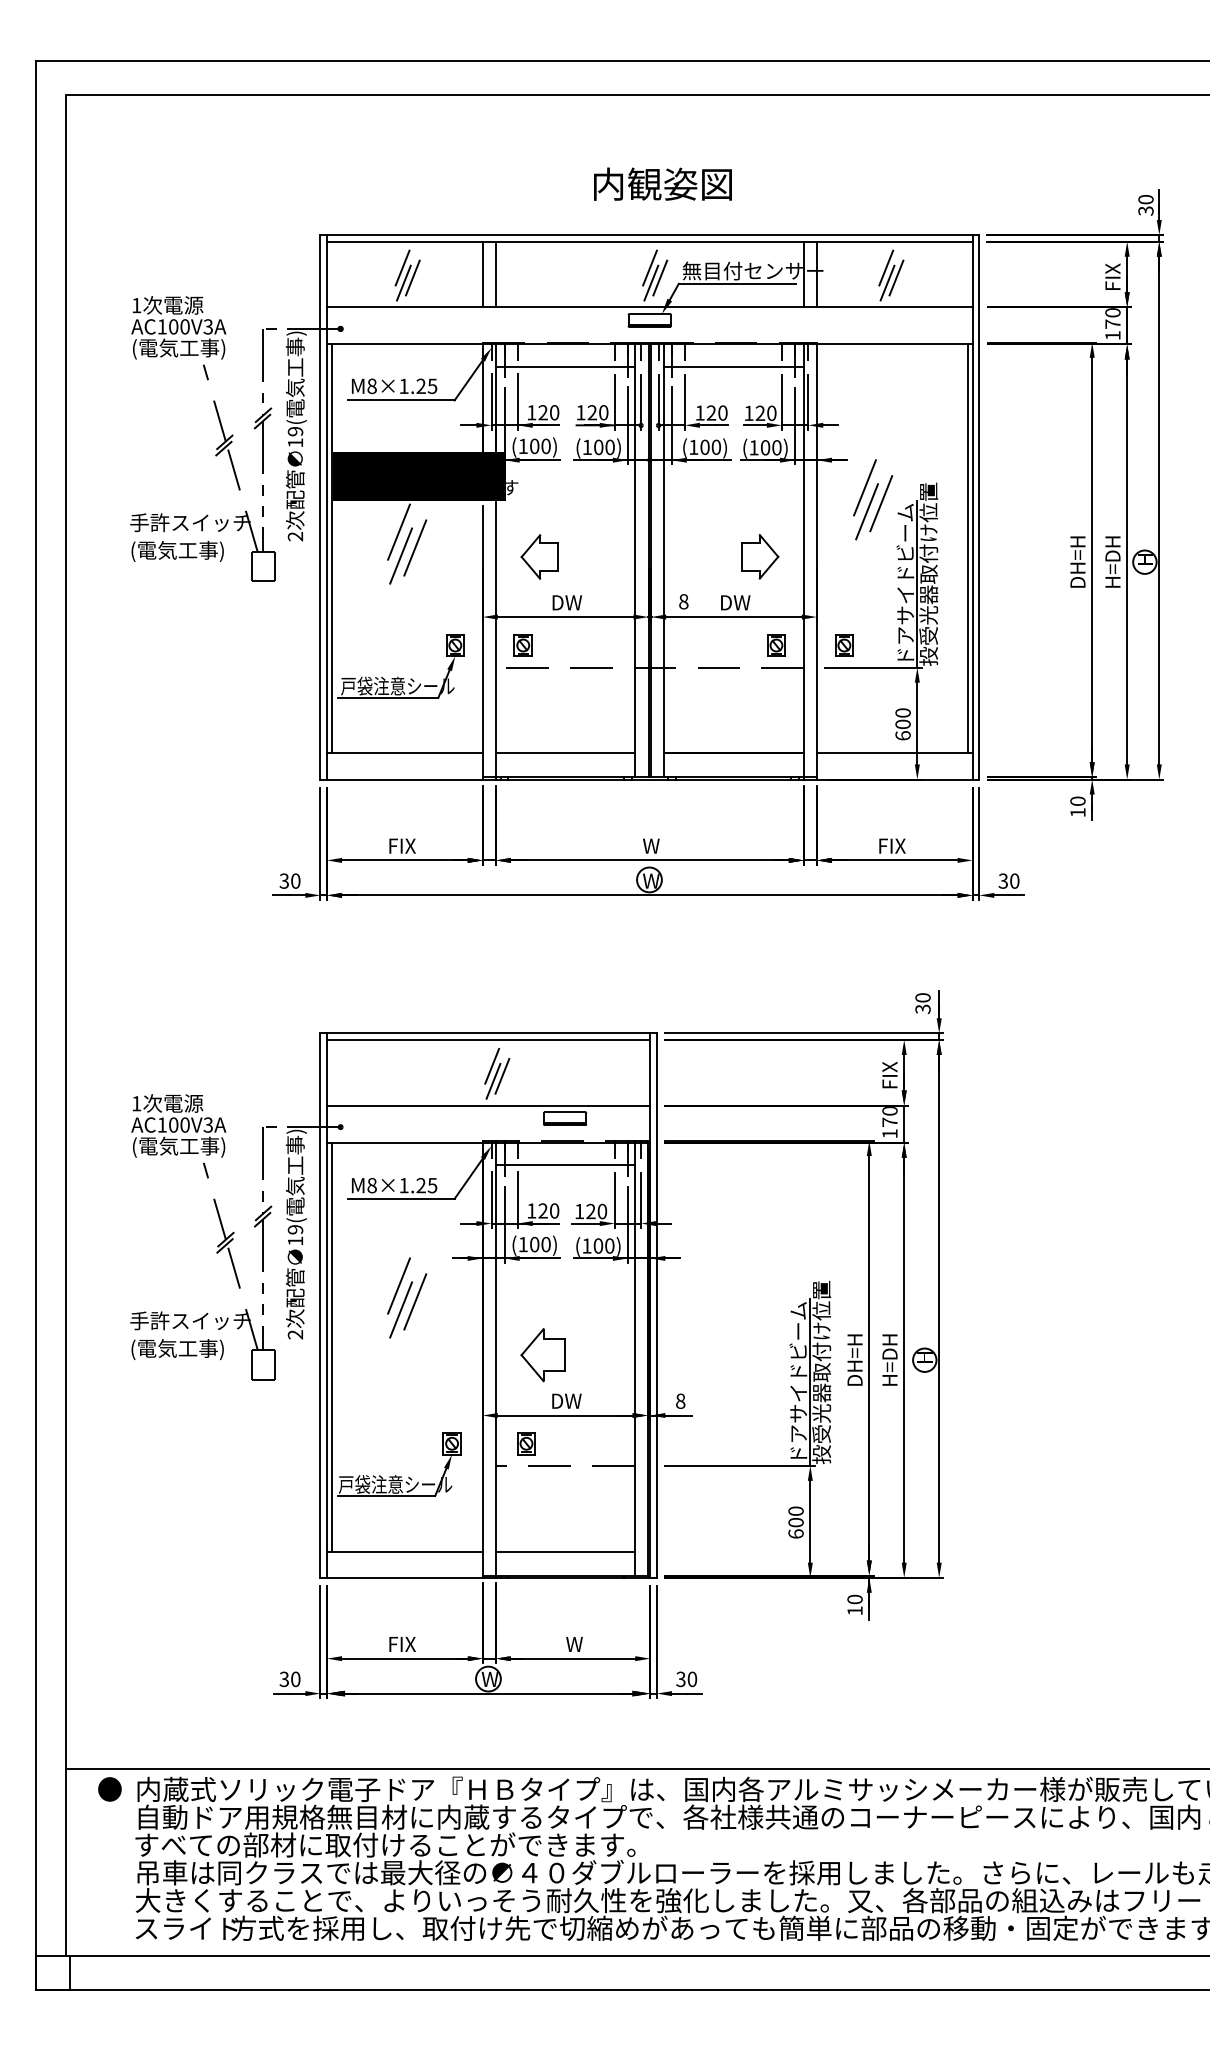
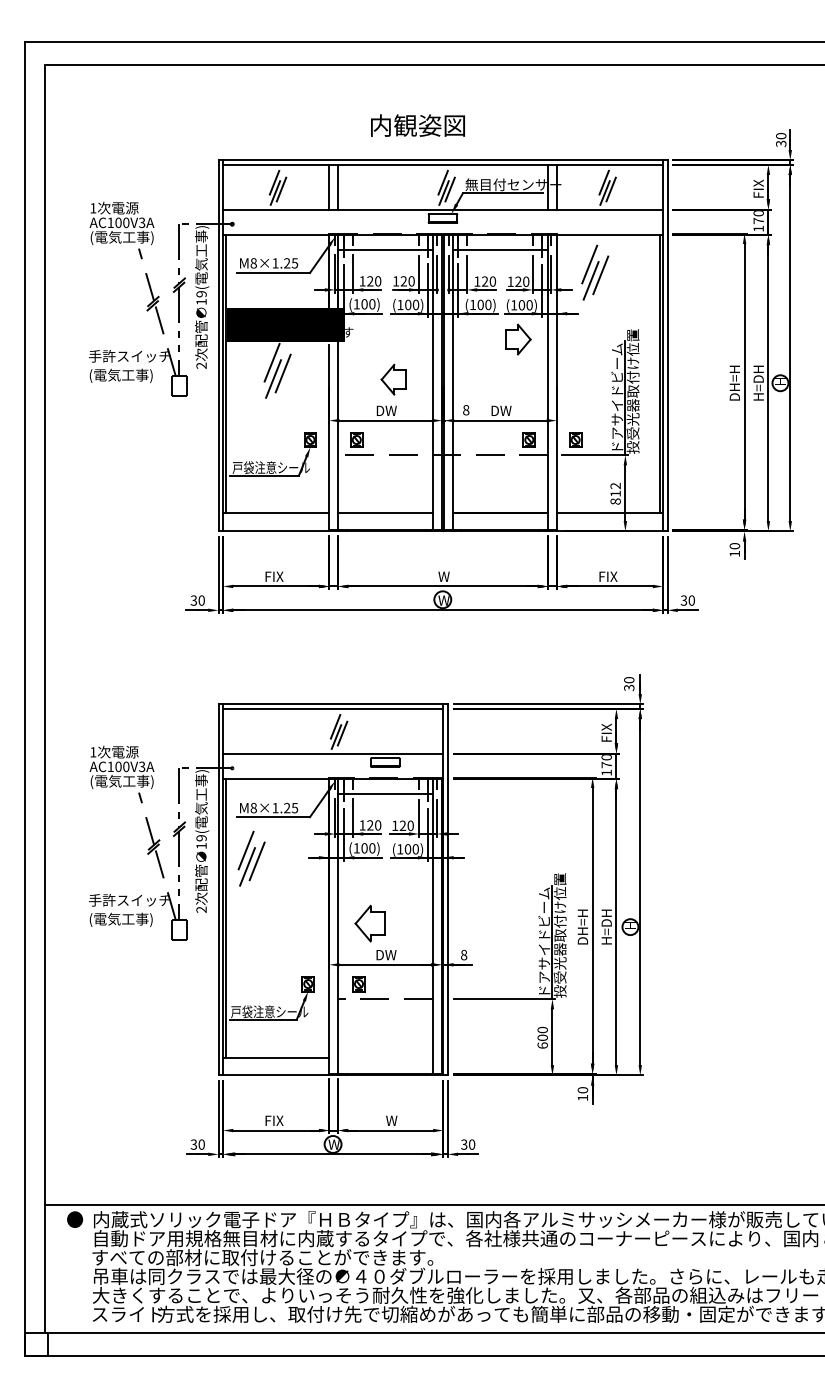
text: (662, 184) -> (417, 125), moved
part: (873, 499) -> (595, 272), moved
part: (538, 556) -> (393, 379), moved
part: (760, 556) -> (518, 339), moved
text: (902, 723) -> (615, 493), 600 -> 812
part: (406, 1297) -> (251, 858), moved
line: (565, 1551) -> (385, 1057), removed

